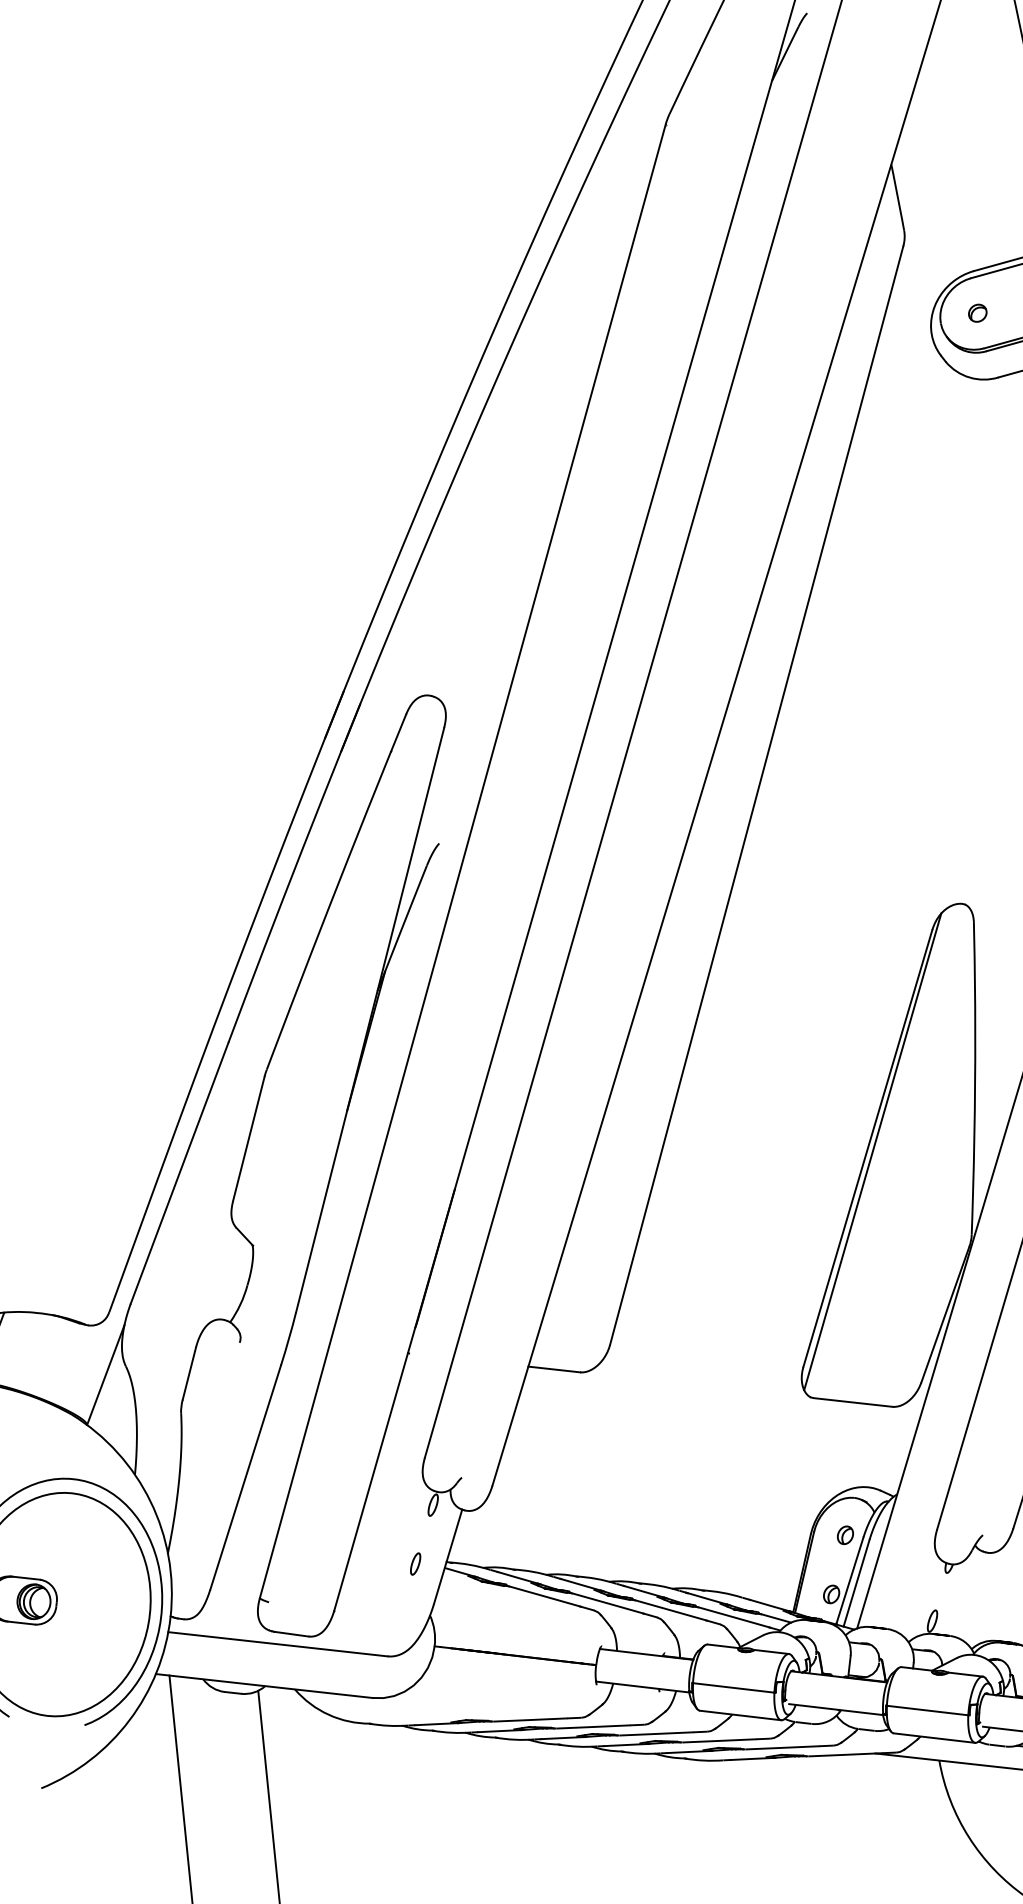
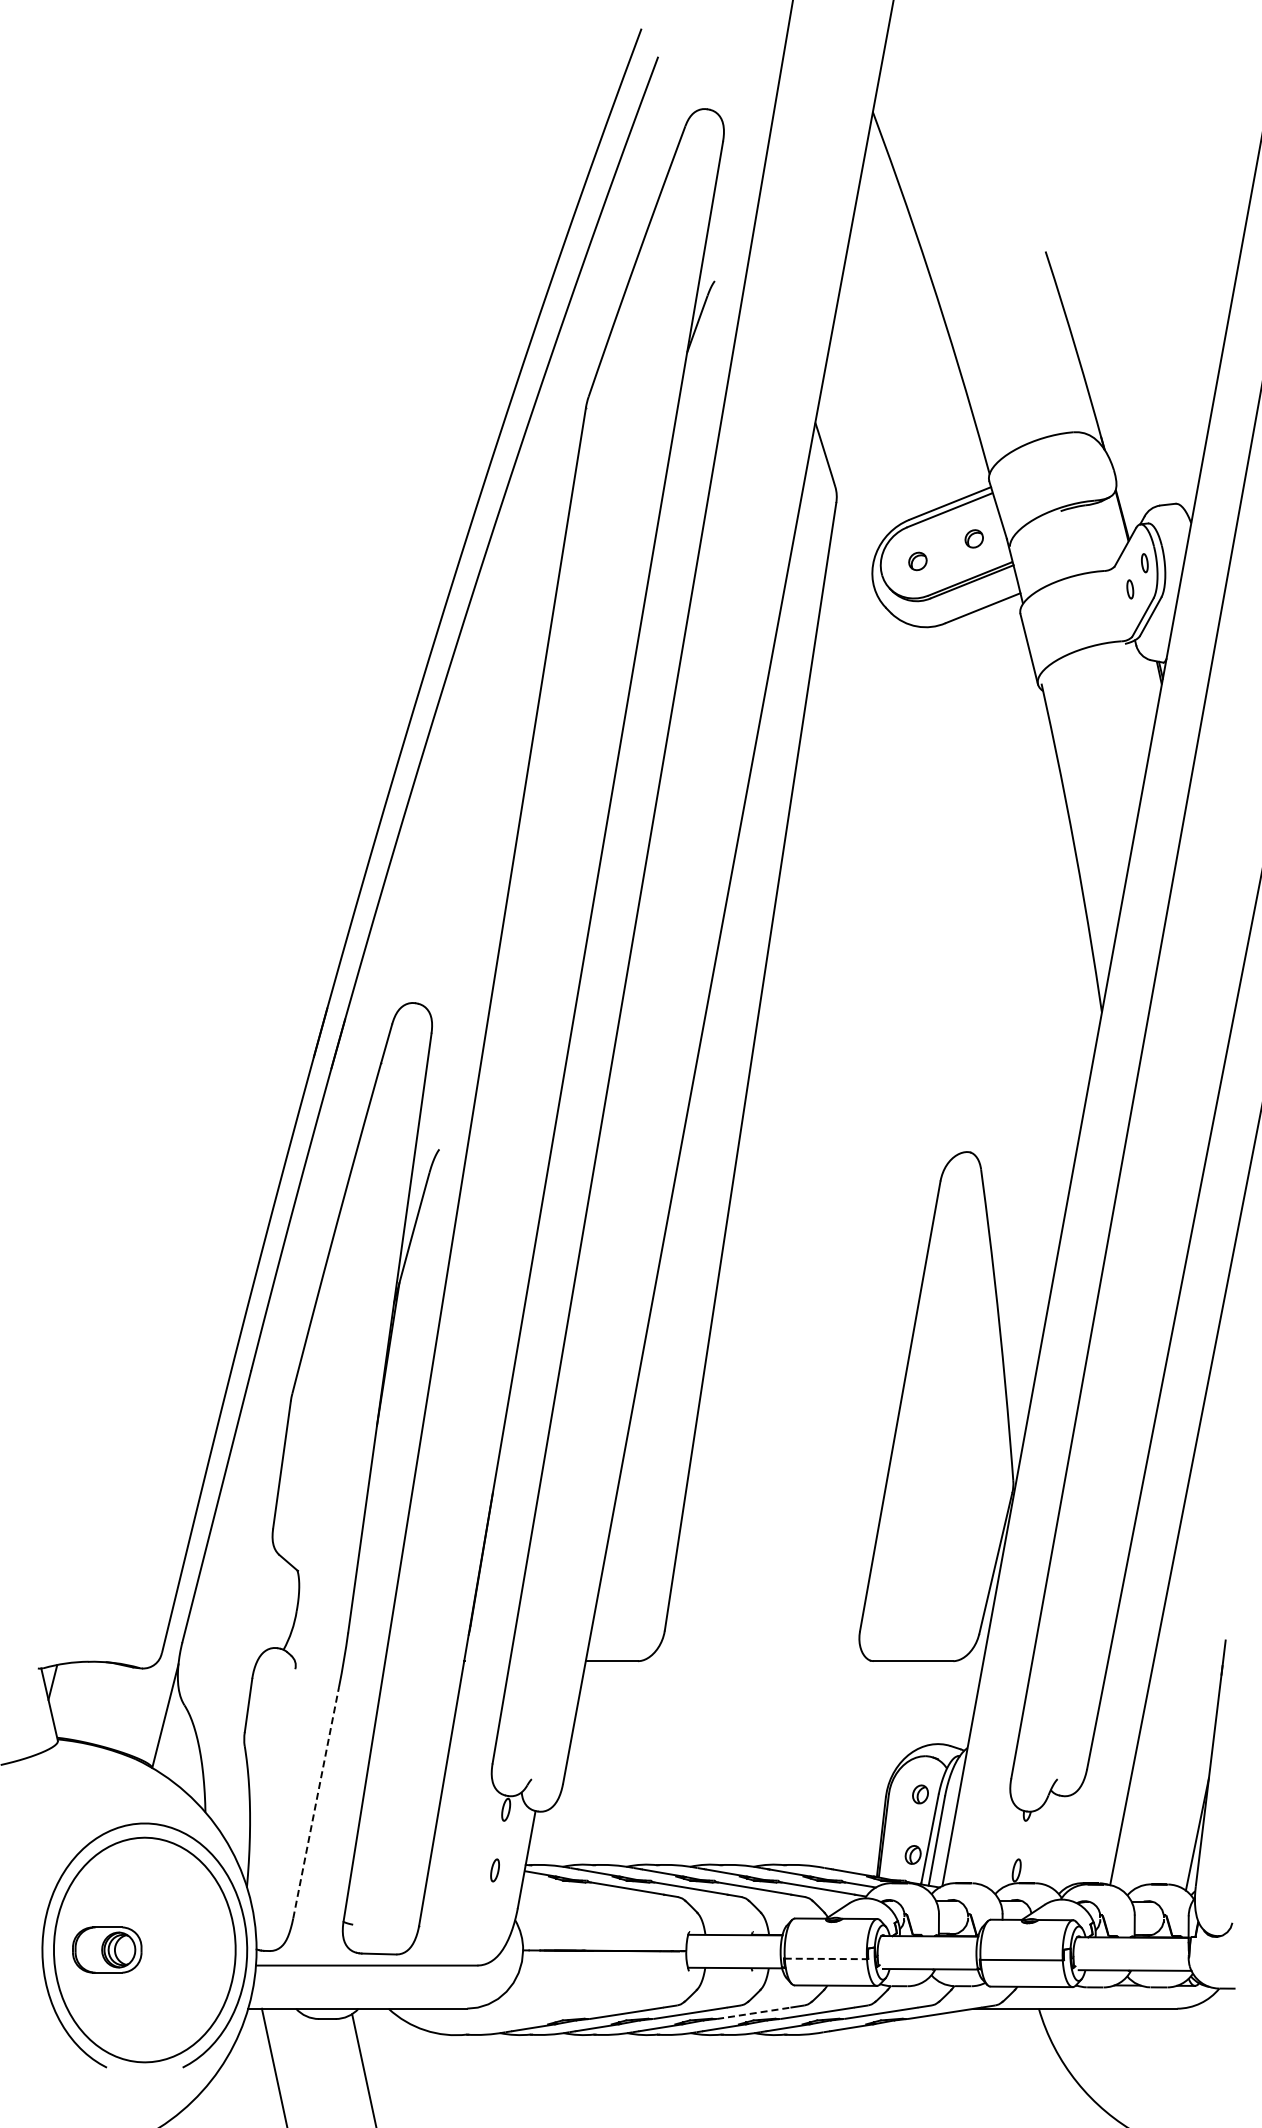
line: (872, 1151) -> (905, 1408), removed
line: (246, 1477) -> (316, 1802), solid -> dashed
line: (734, 1687) -> (826, 1958), solid -> dashed
line: (656, 1734) -> (753, 2013), solid -> dashed

